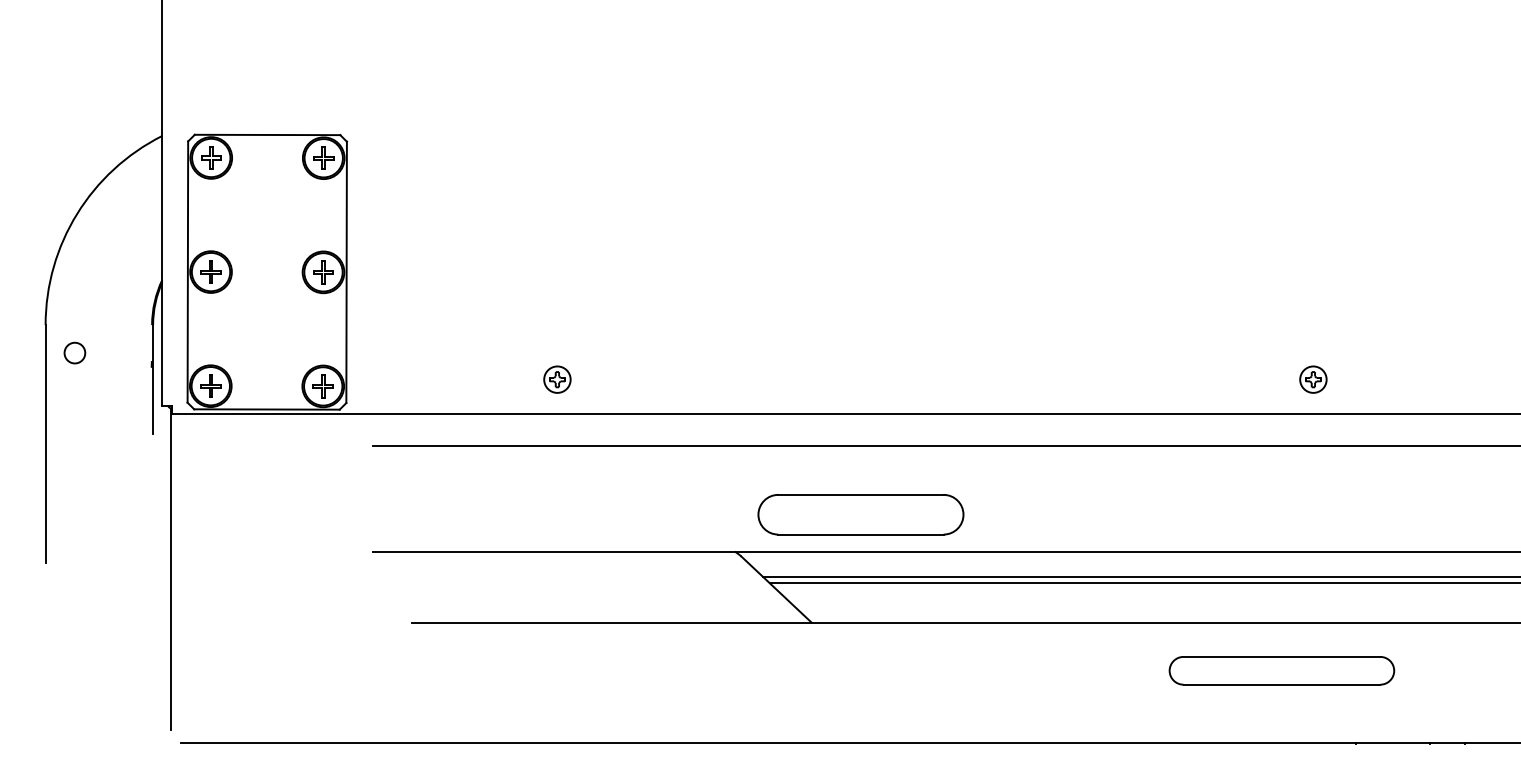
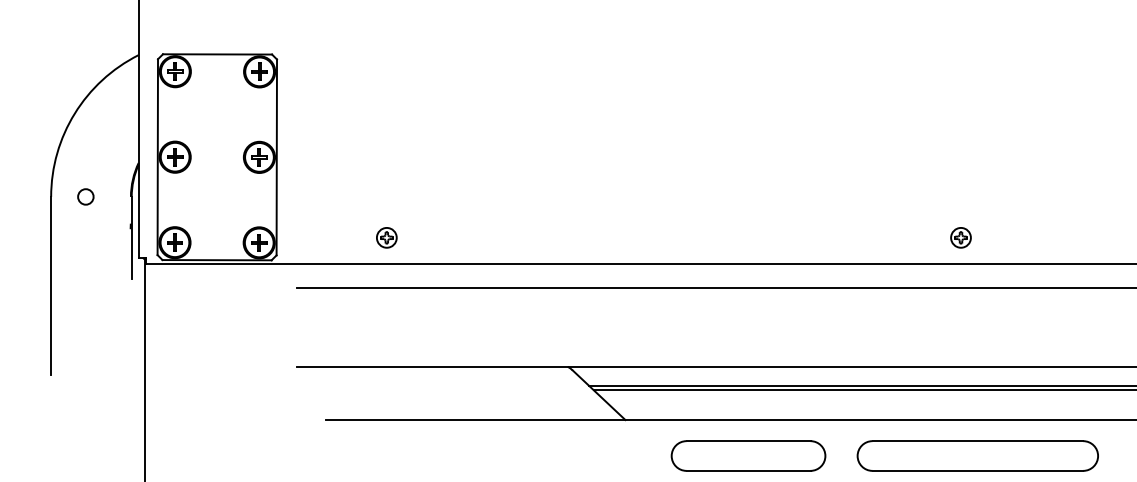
circle: (74, 352) -> (85, 196), moved
part: (557, 379) -> (386, 237), moved
part: (1313, 379) -> (961, 237), moved
part: (860, 514) -> (748, 455), moved
part: (1281, 670) -> (977, 455), size x1.43

